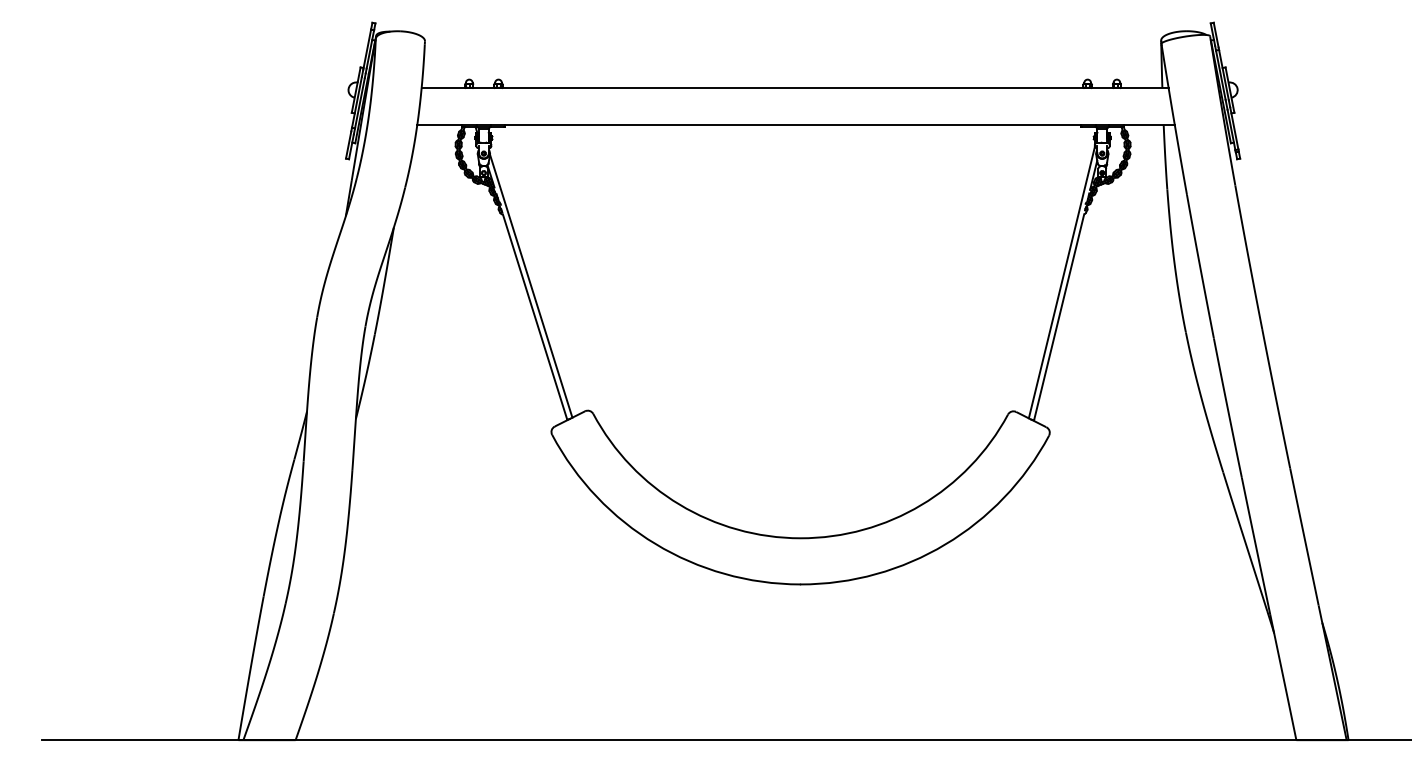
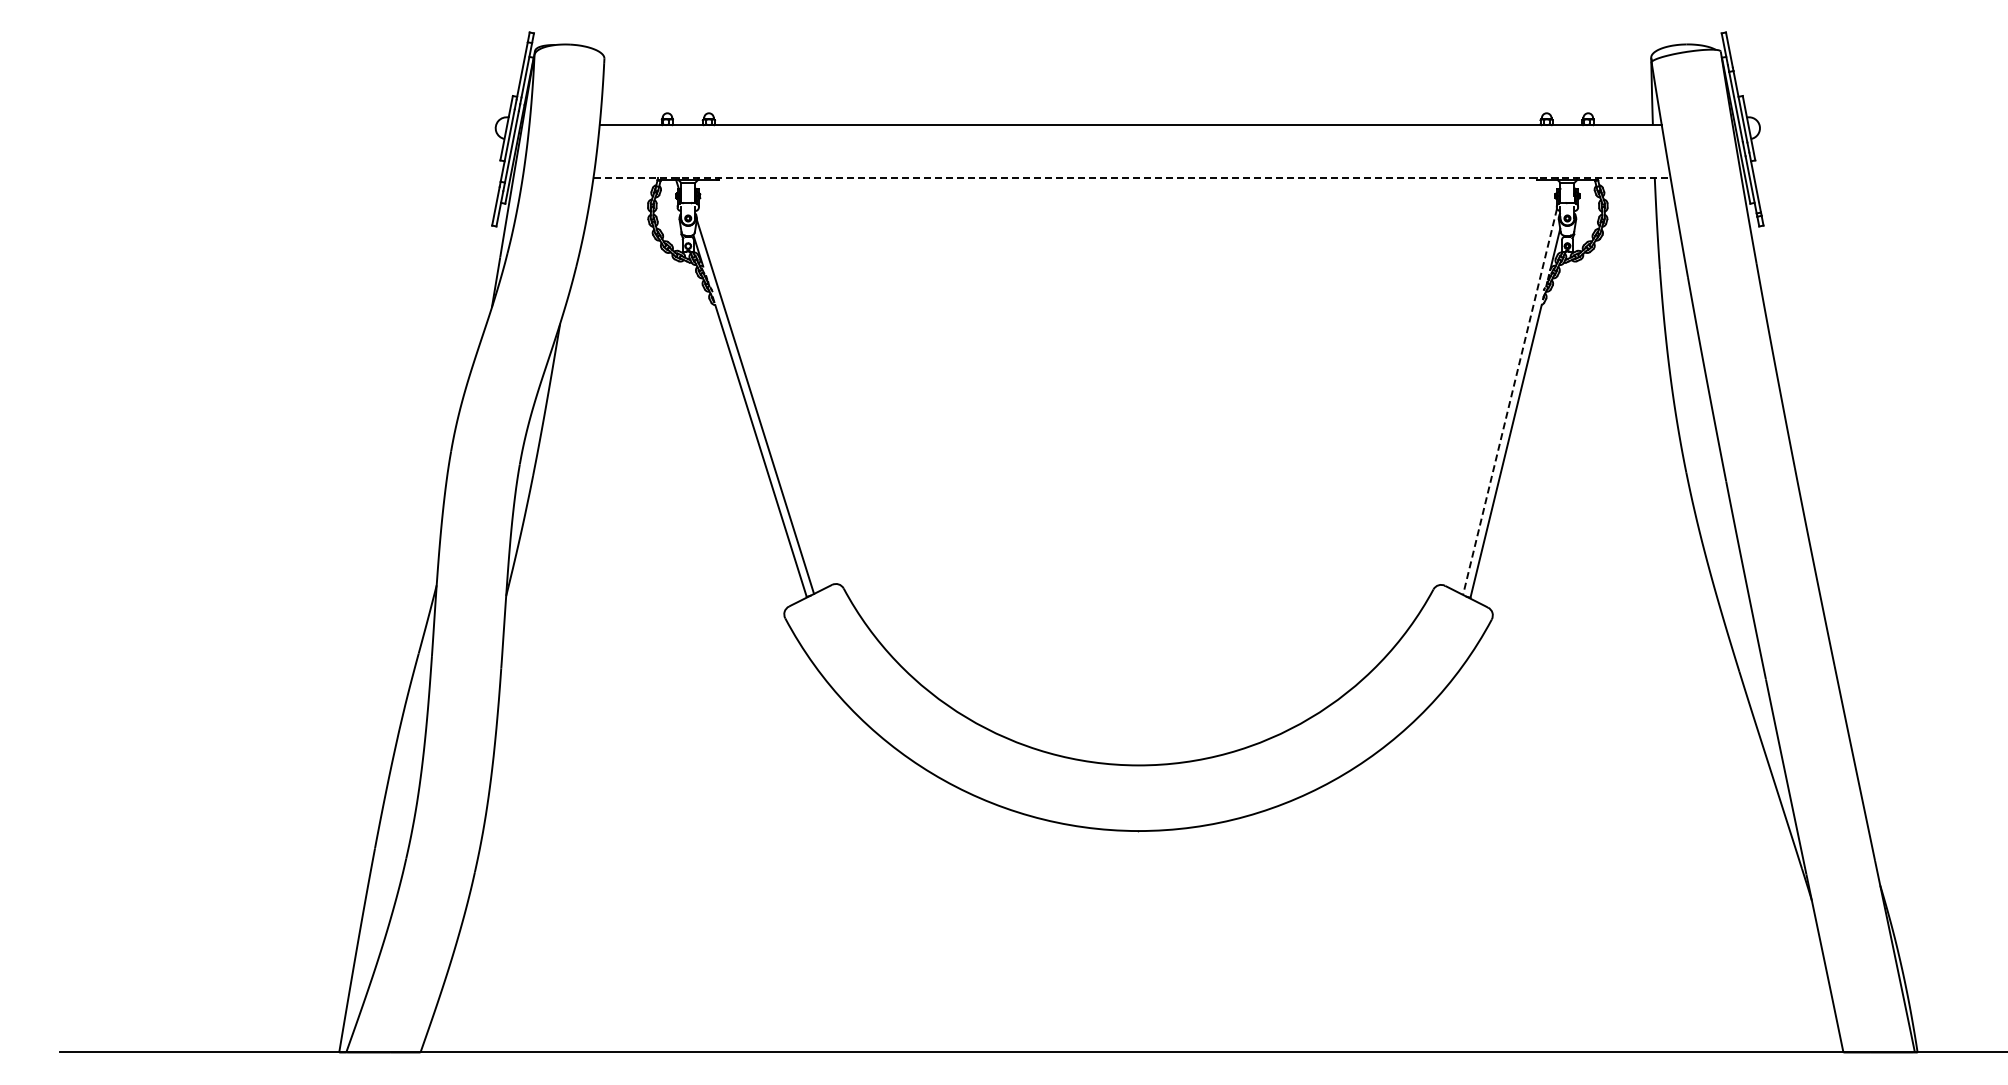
line: (796, 124) -> (1132, 177), solid -> dashed
line: (1062, 282) -> (1510, 401), solid -> dashed

